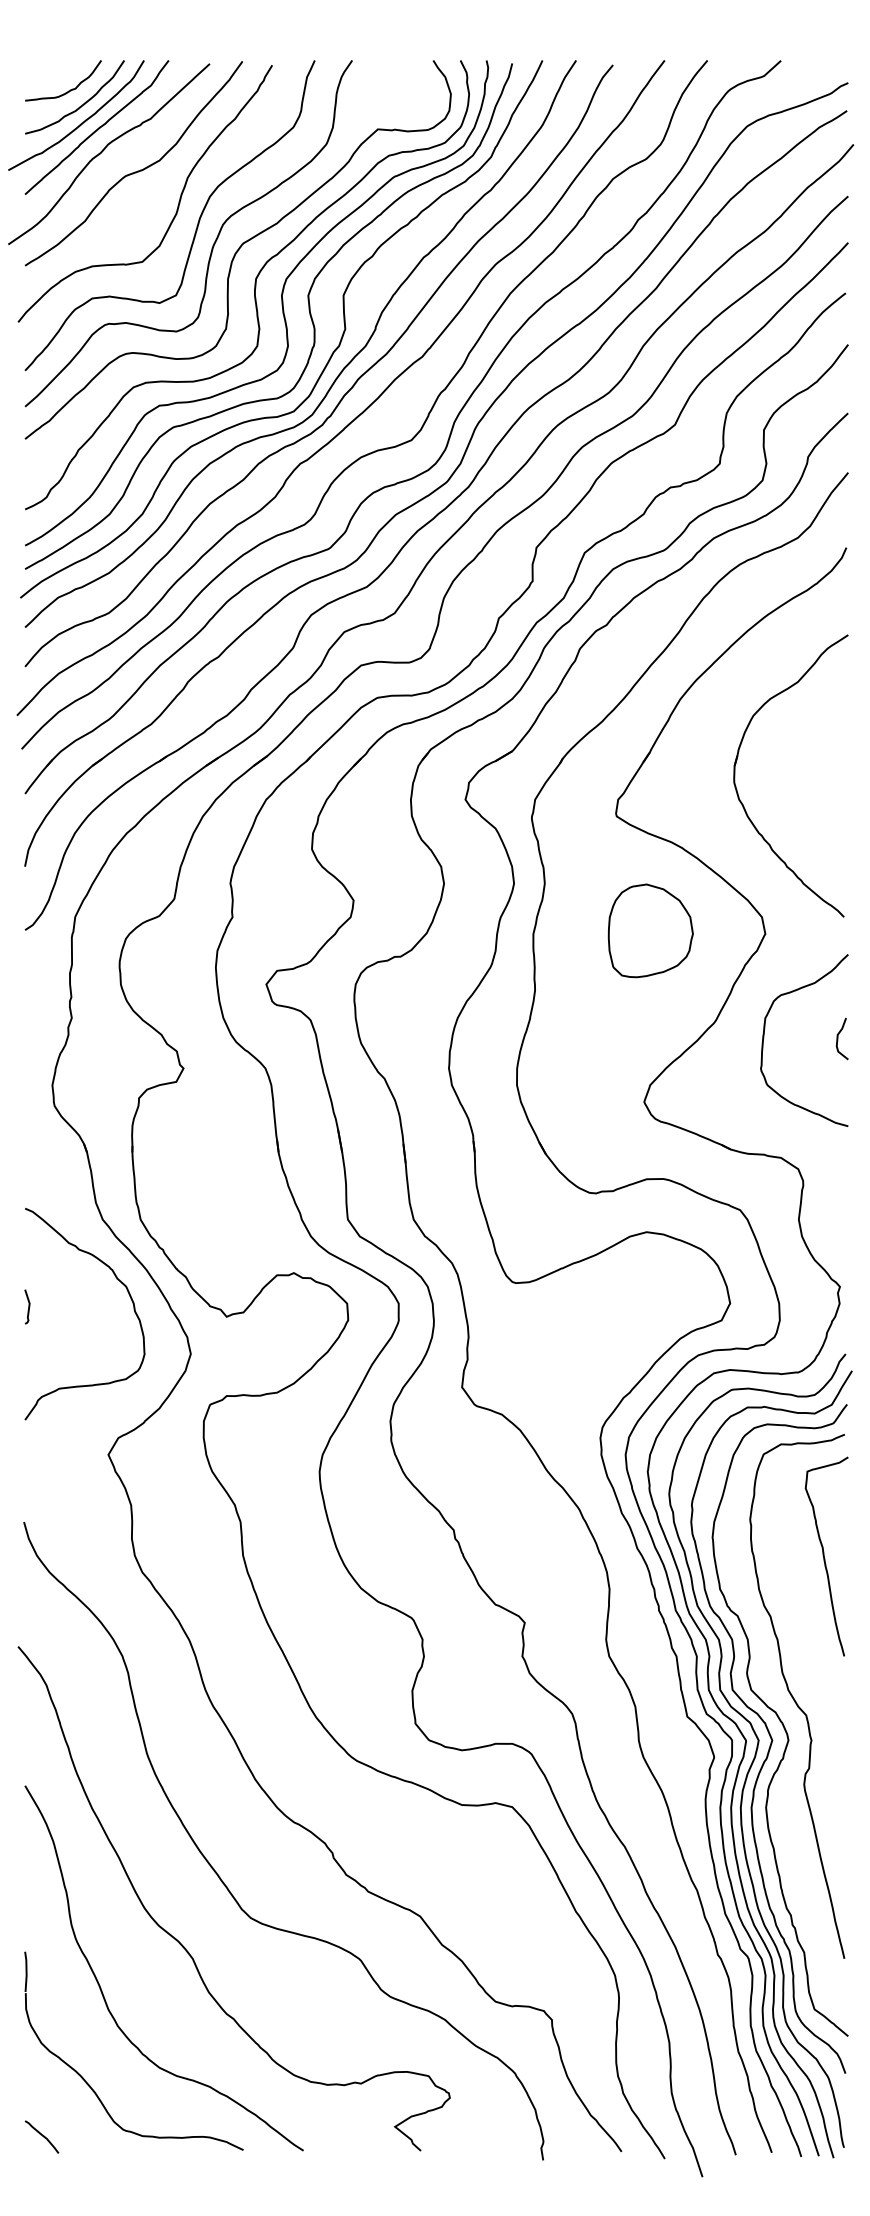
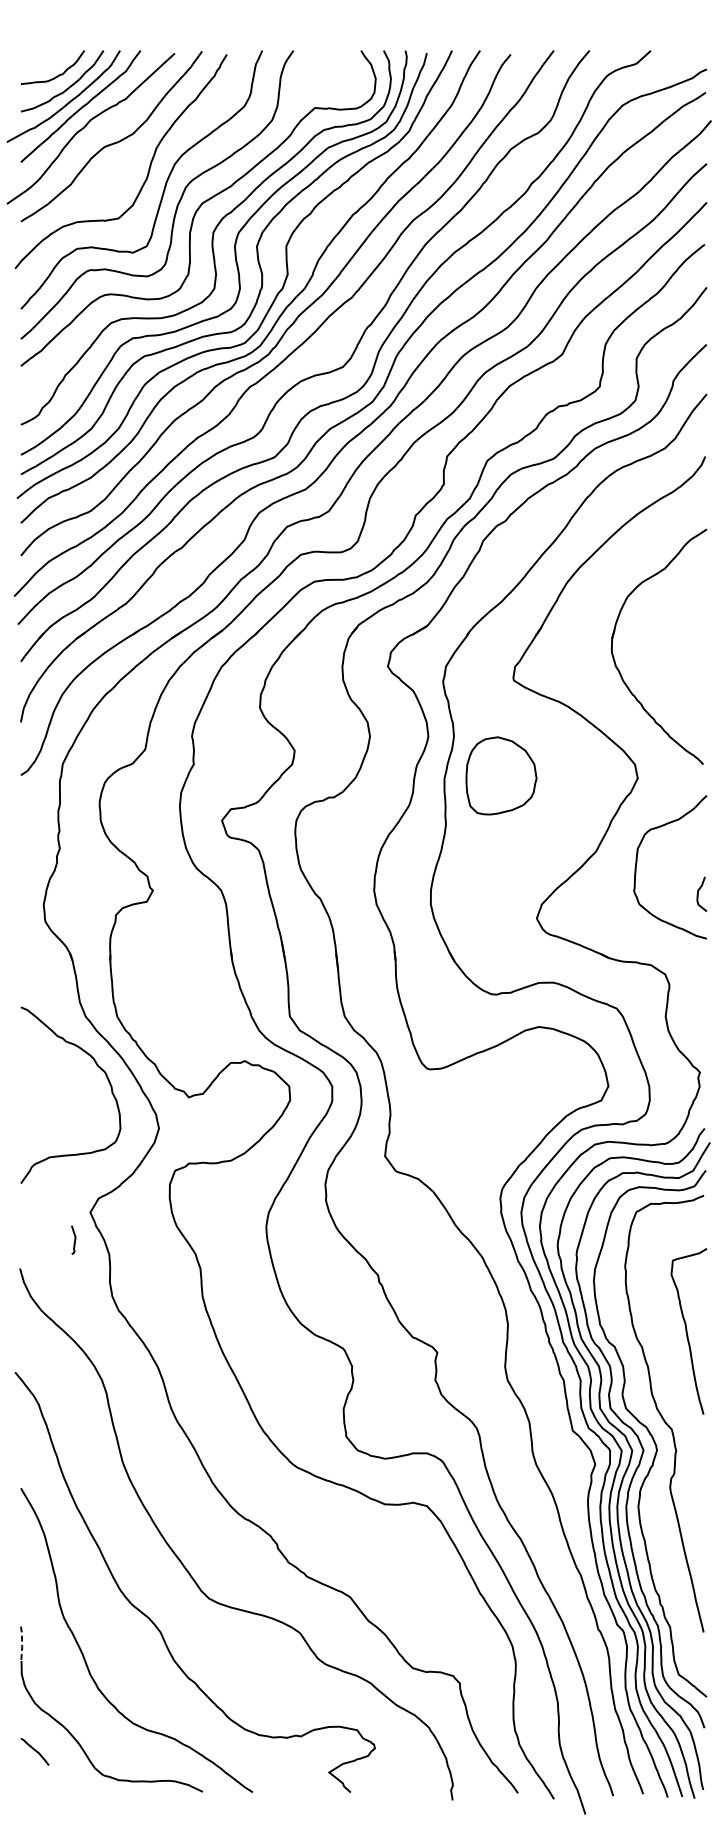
part: (650, 930) -> (501, 775), moved
curve: (838, 1038) -> (698, 893), moved
curve: (28, 1306) -> (74, 1239), moved
curve: (824, 1556) -> (687, 1331), moved
line: (26, 1971) -> (22, 1643), solid -> dashed
curve: (41, 2135) -> (34, 1750), moved

